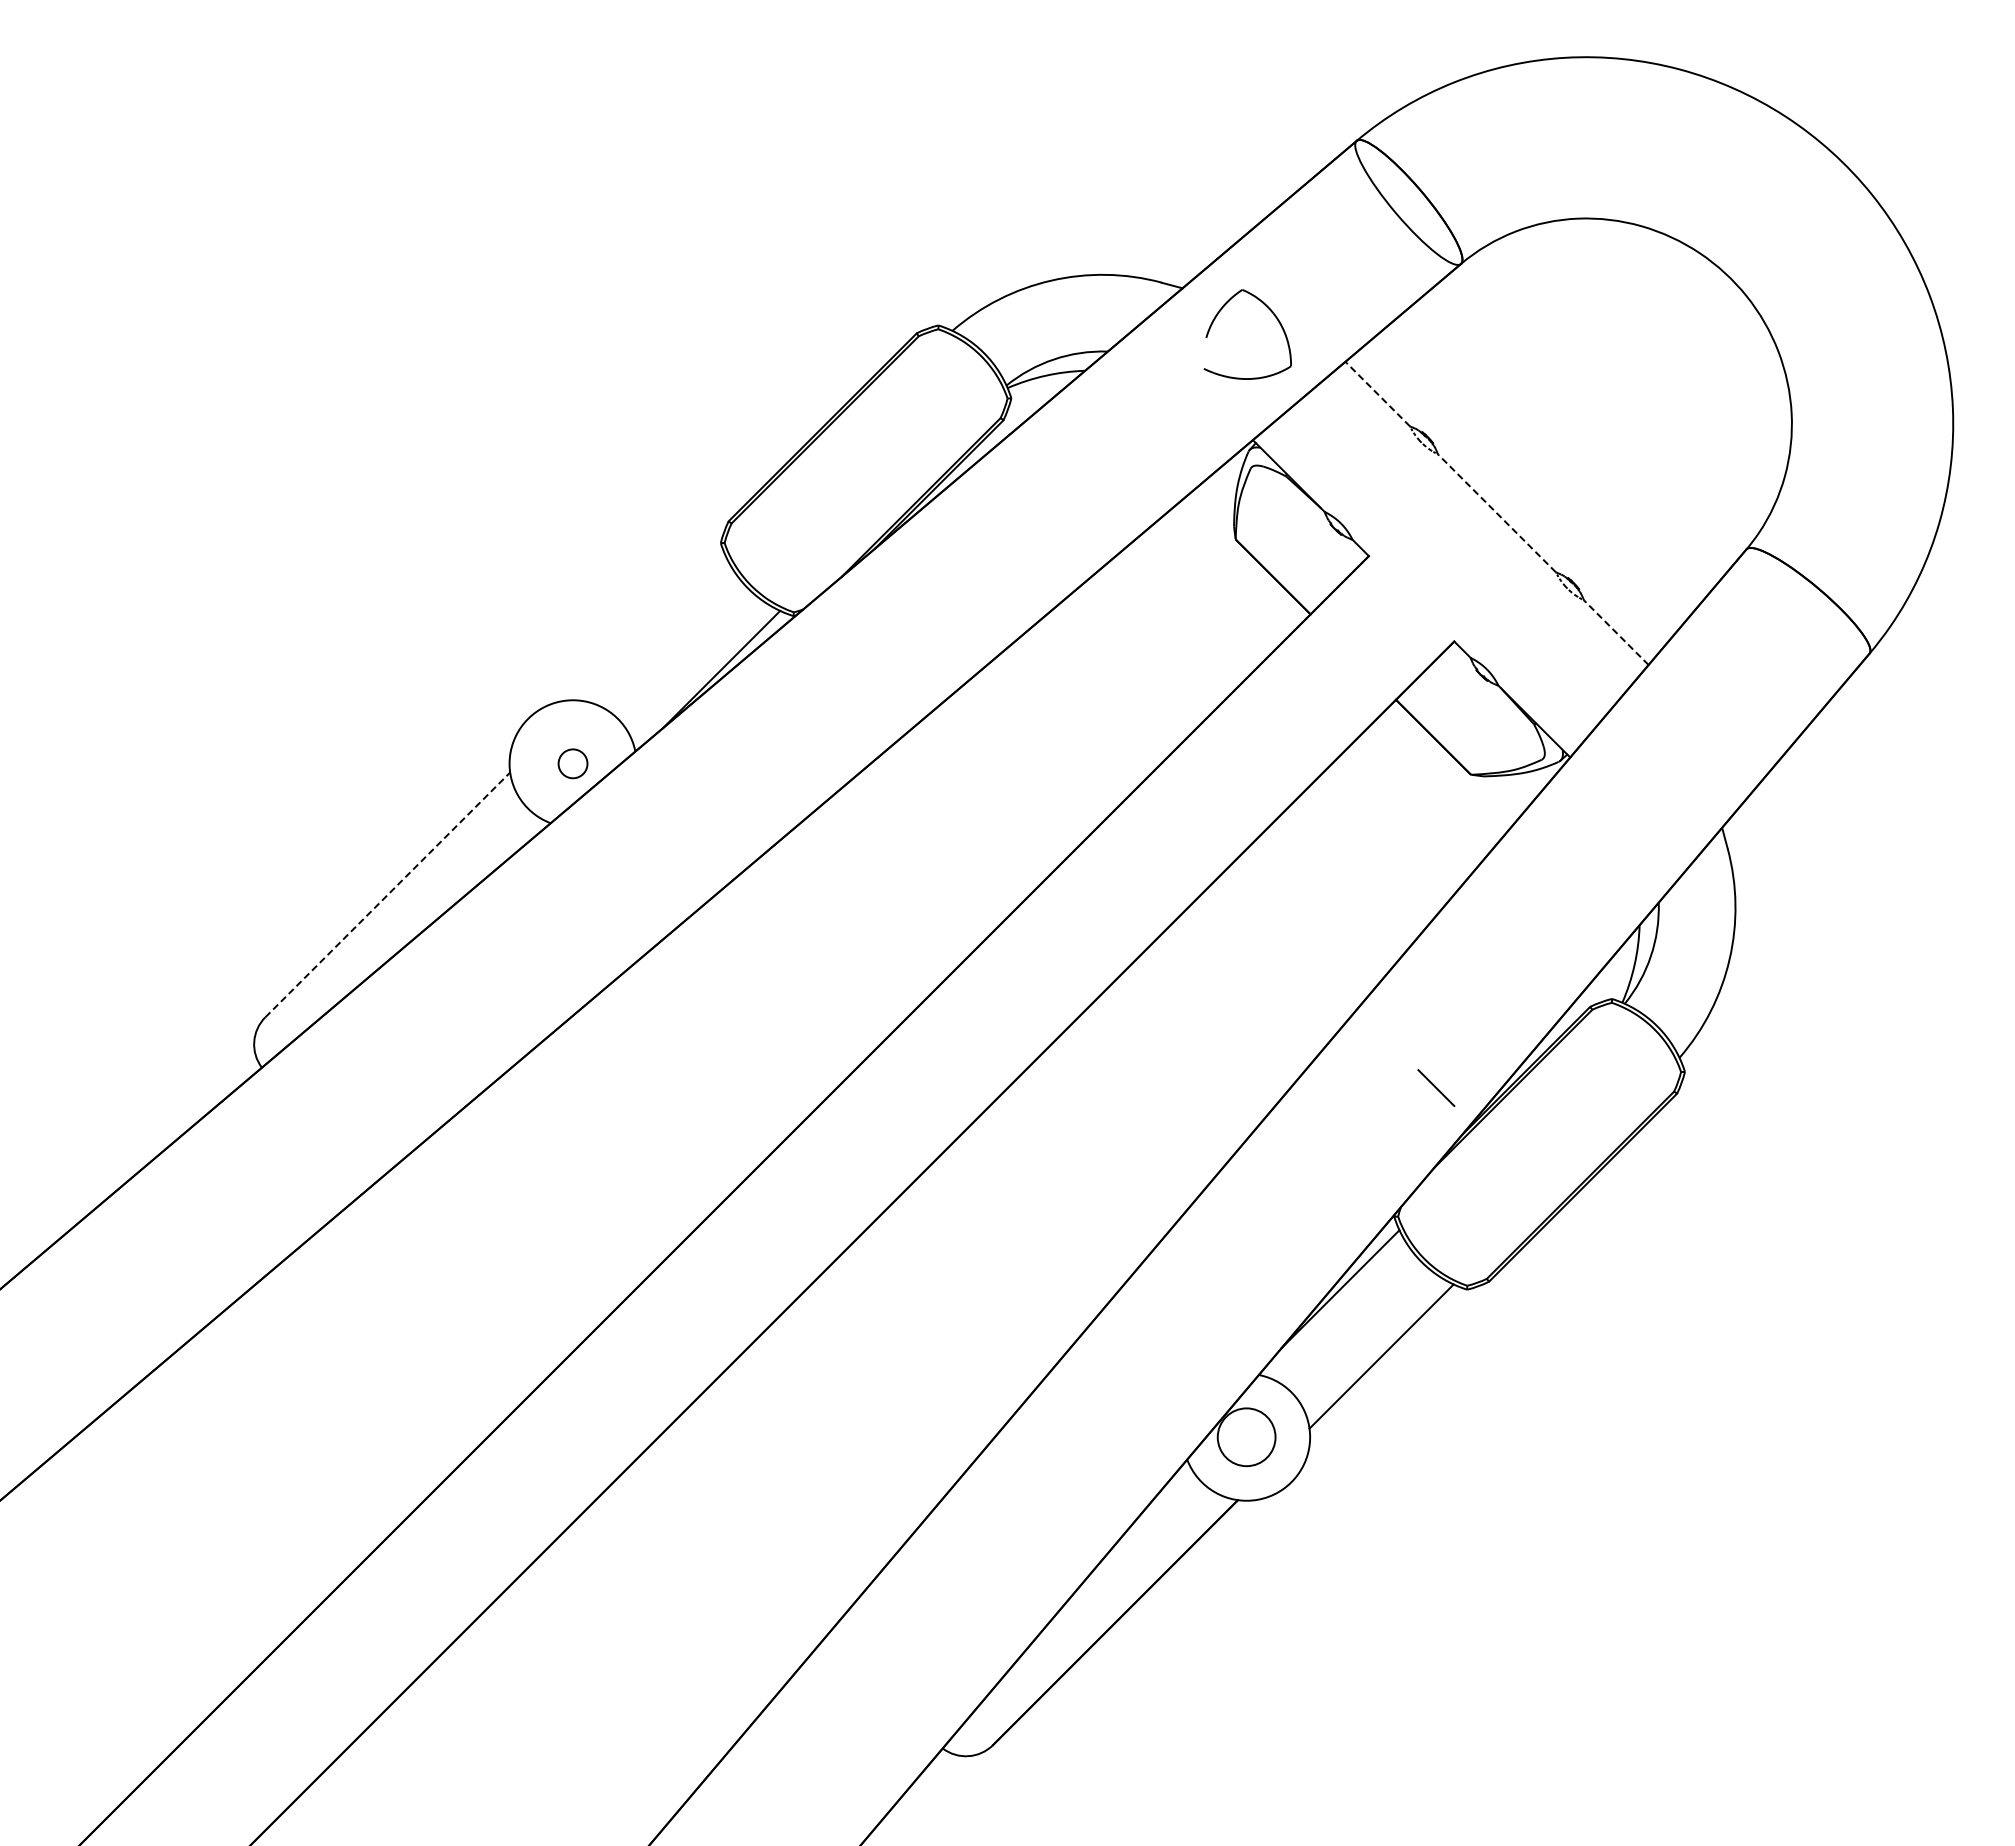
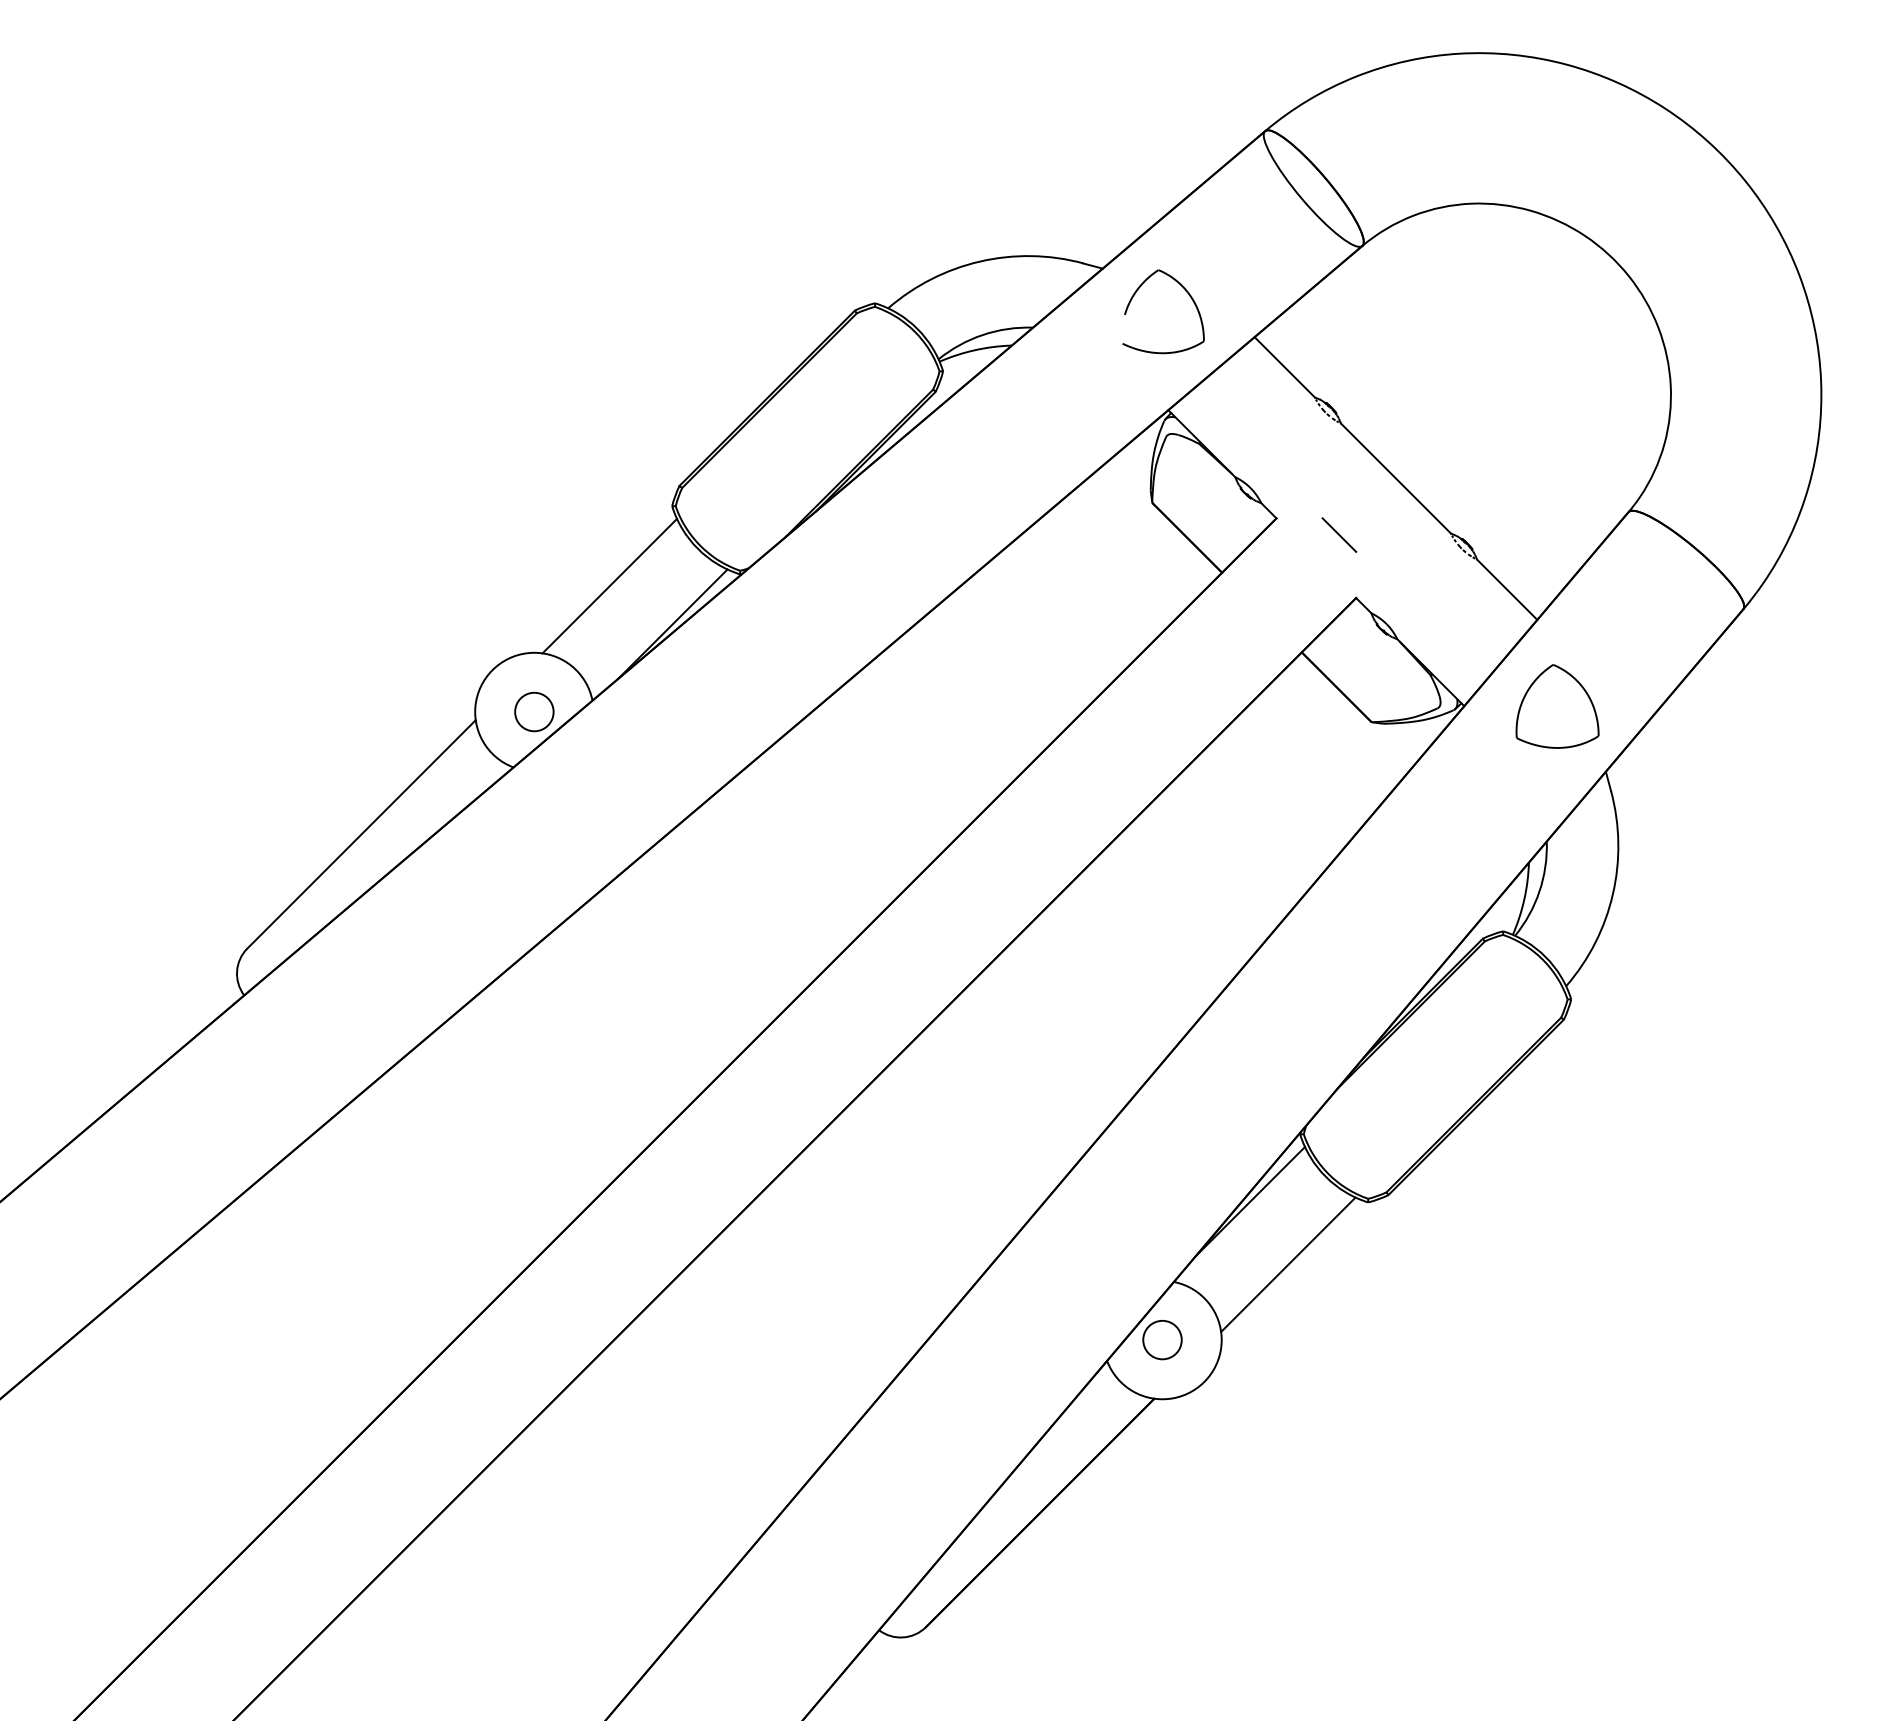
line: (1377, 394) -> (1284, 367), dashed -> solid
line: (1496, 513) -> (1395, 478), dashed -> solid
line: (653, 628) -> (609, 585), added
line: (1616, 632) -> (1507, 589), dashed -> solid
part: (1670, 757) -> (1557, 706), added
circle: (572, 763) -> (533, 711), size x1.43
line: (388, 894) -> (362, 833), dashed -> solid
line: (1436, 1088) -> (1339, 535), moved
circle: (1246, 1436) -> (1162, 1339), size x0.71

